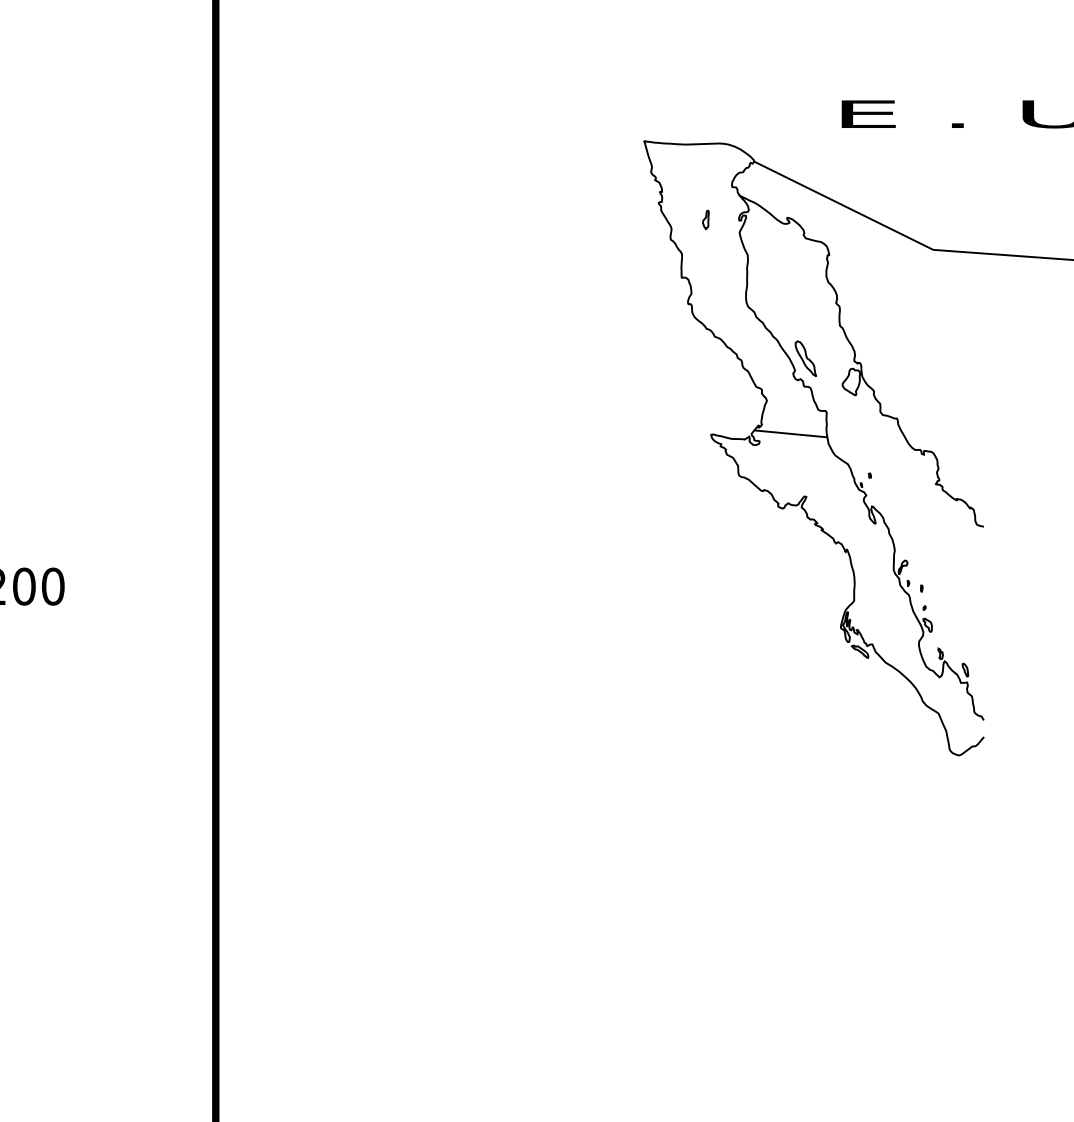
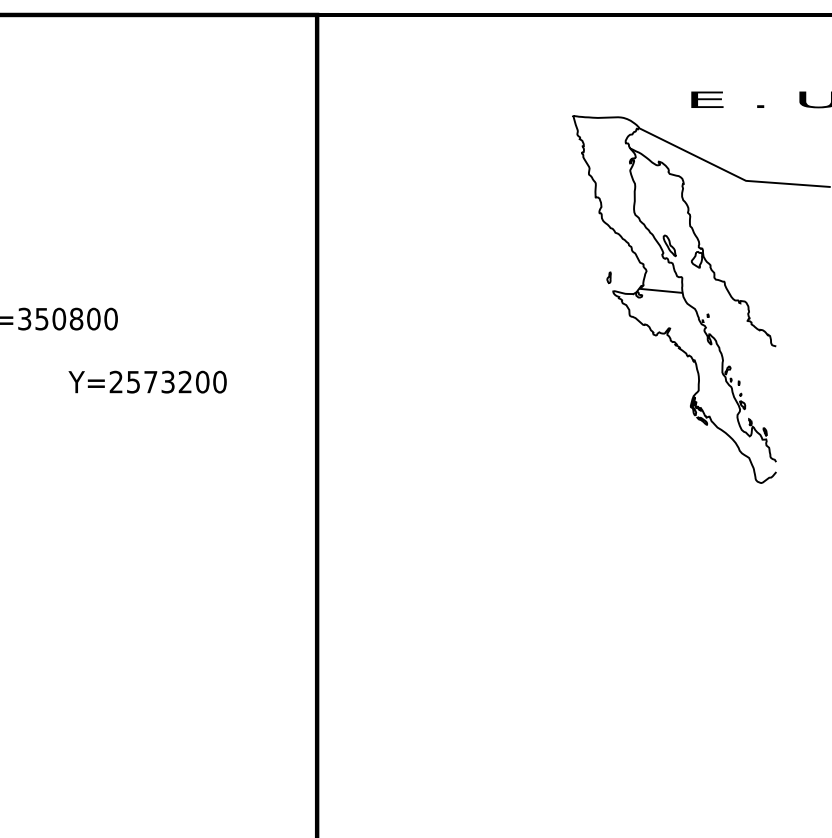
part: (704, 219) -> (608, 277), moved

